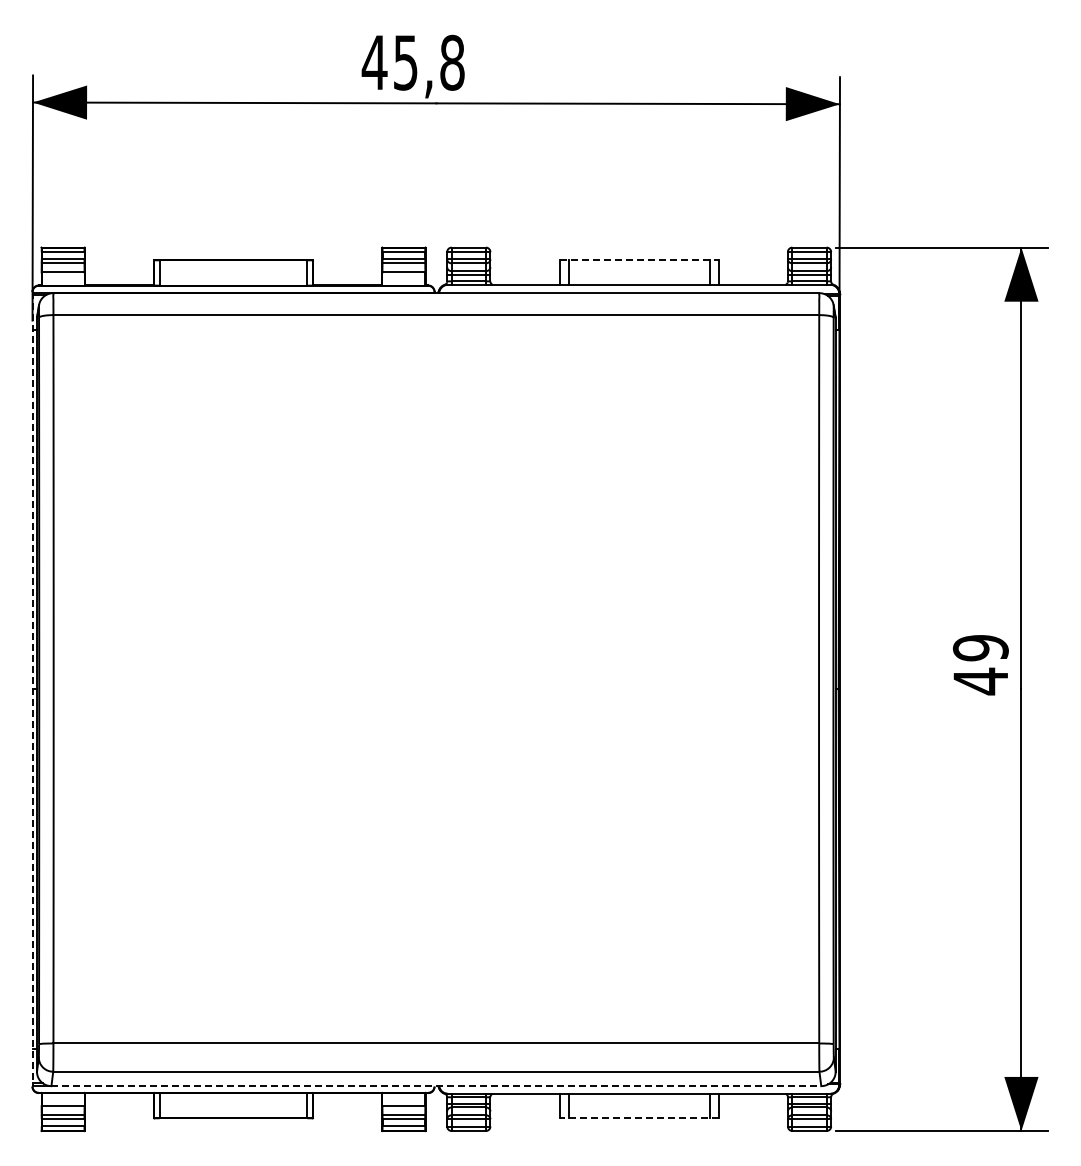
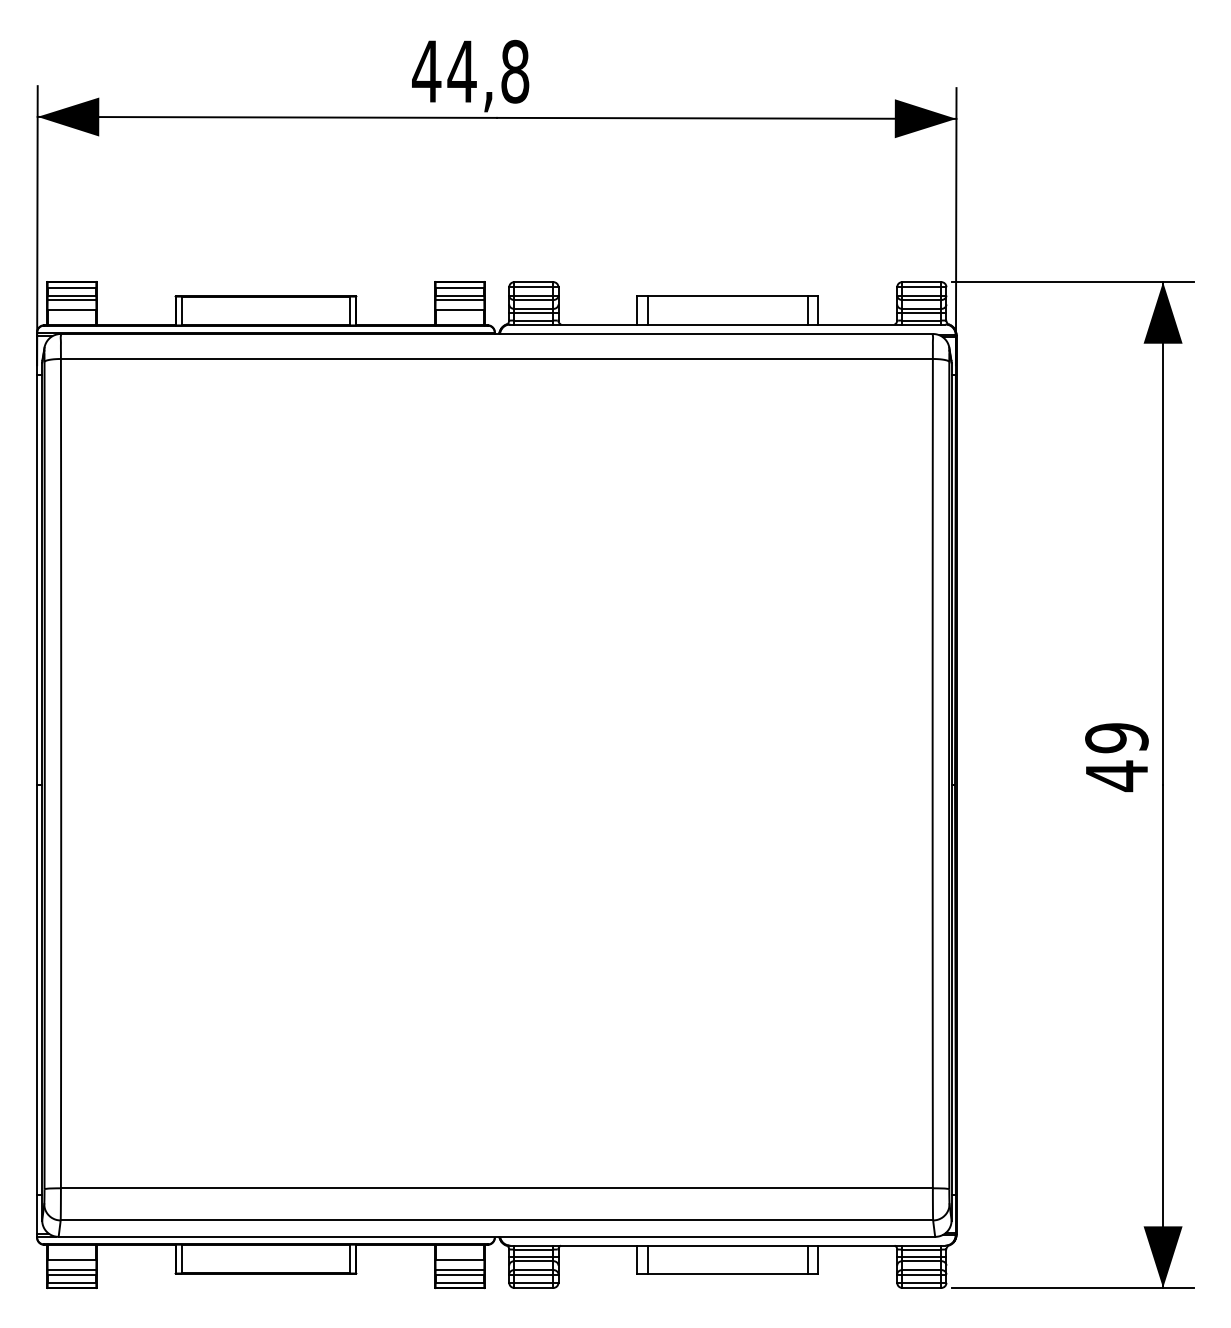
text: (405, 62) -> (461, 71), 45,8 -> 44,8
line: (639, 260) -> (728, 296), dashed -> solid
line: (32, 689) -> (37, 785), dashed -> solid
line: (436, 1086) -> (497, 1237), dashed -> solid
line: (638, 1118) -> (727, 1273), dashed -> solid

